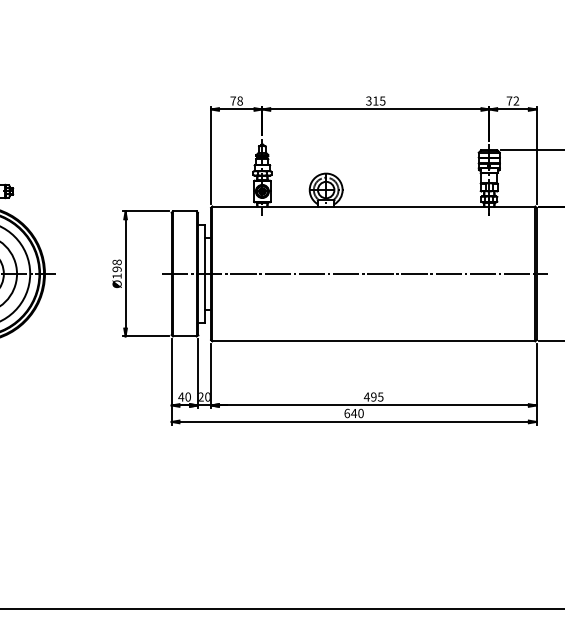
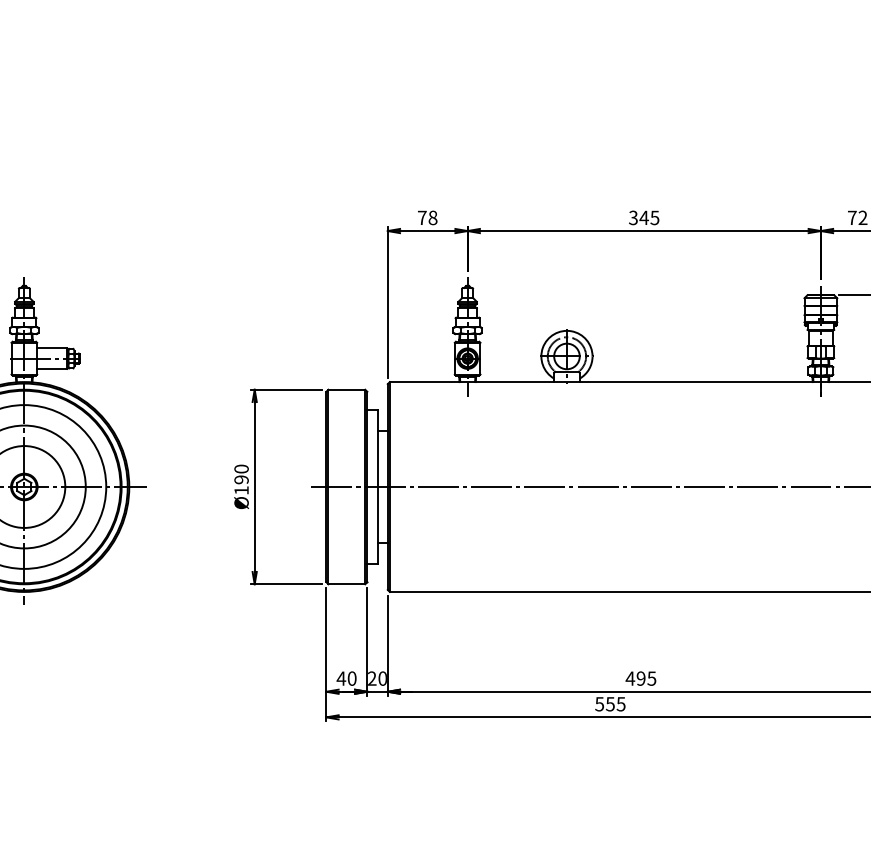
text: (375, 100) -> (643, 217), 315 -> 345
text: (117, 262) -> (242, 469), Ø198 -> Ø190
text: (353, 413) -> (609, 704), 640 -> 555

